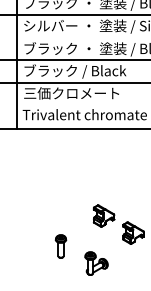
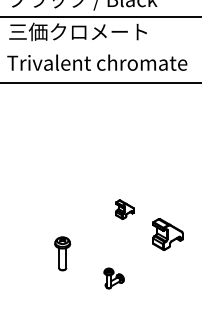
part: (103, 215) -> (124, 208), size x0.6
part: (96, 263) -> (114, 278), size x0.6

